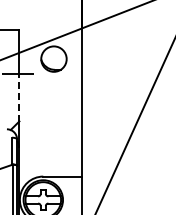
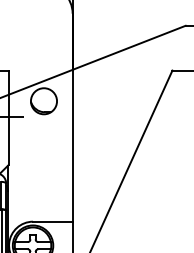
line: (19, 97) -> (8, 140), dashed -> solid

